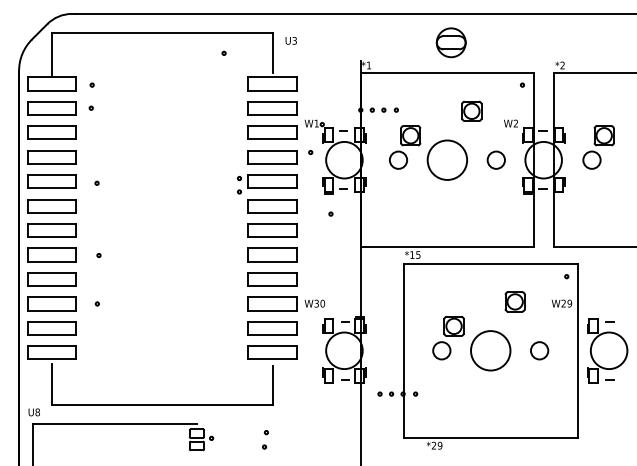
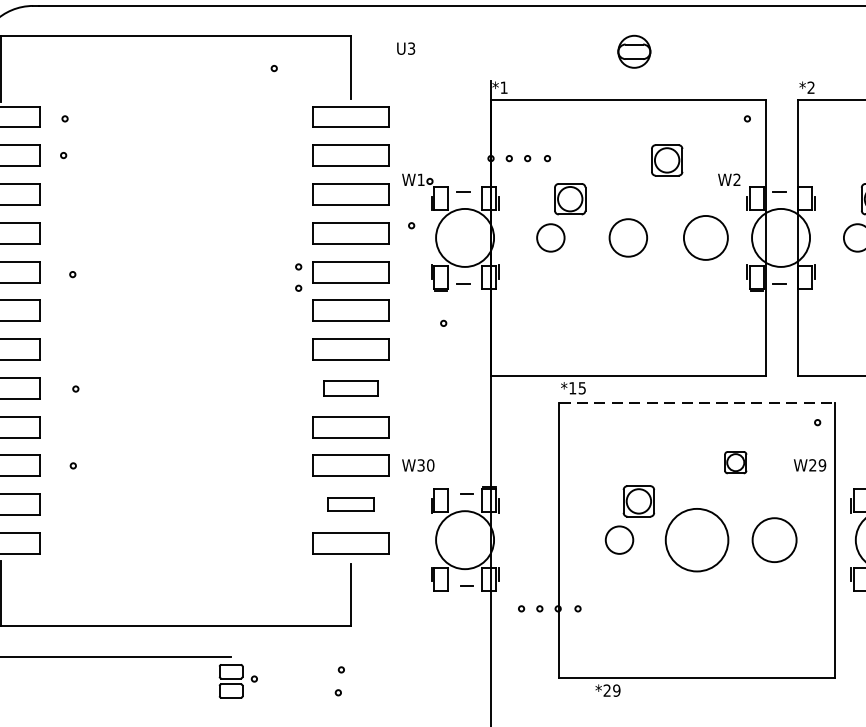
text: (290, 40) -> (404, 48), moved
part: (450, 42) -> (633, 51), size x0.7
circle: (447, 159) -> (628, 236), size x0.6
circle: (495, 159) -> (704, 236), size x1.6
part: (272, 254) -> (350, 387), size x0.7
line: (490, 264) -> (696, 403), solid -> dashed
part: (514, 301) -> (734, 461), size x0.7
part: (272, 328) -> (350, 504), size x0.6
circle: (539, 350) -> (774, 539), size x1.6

